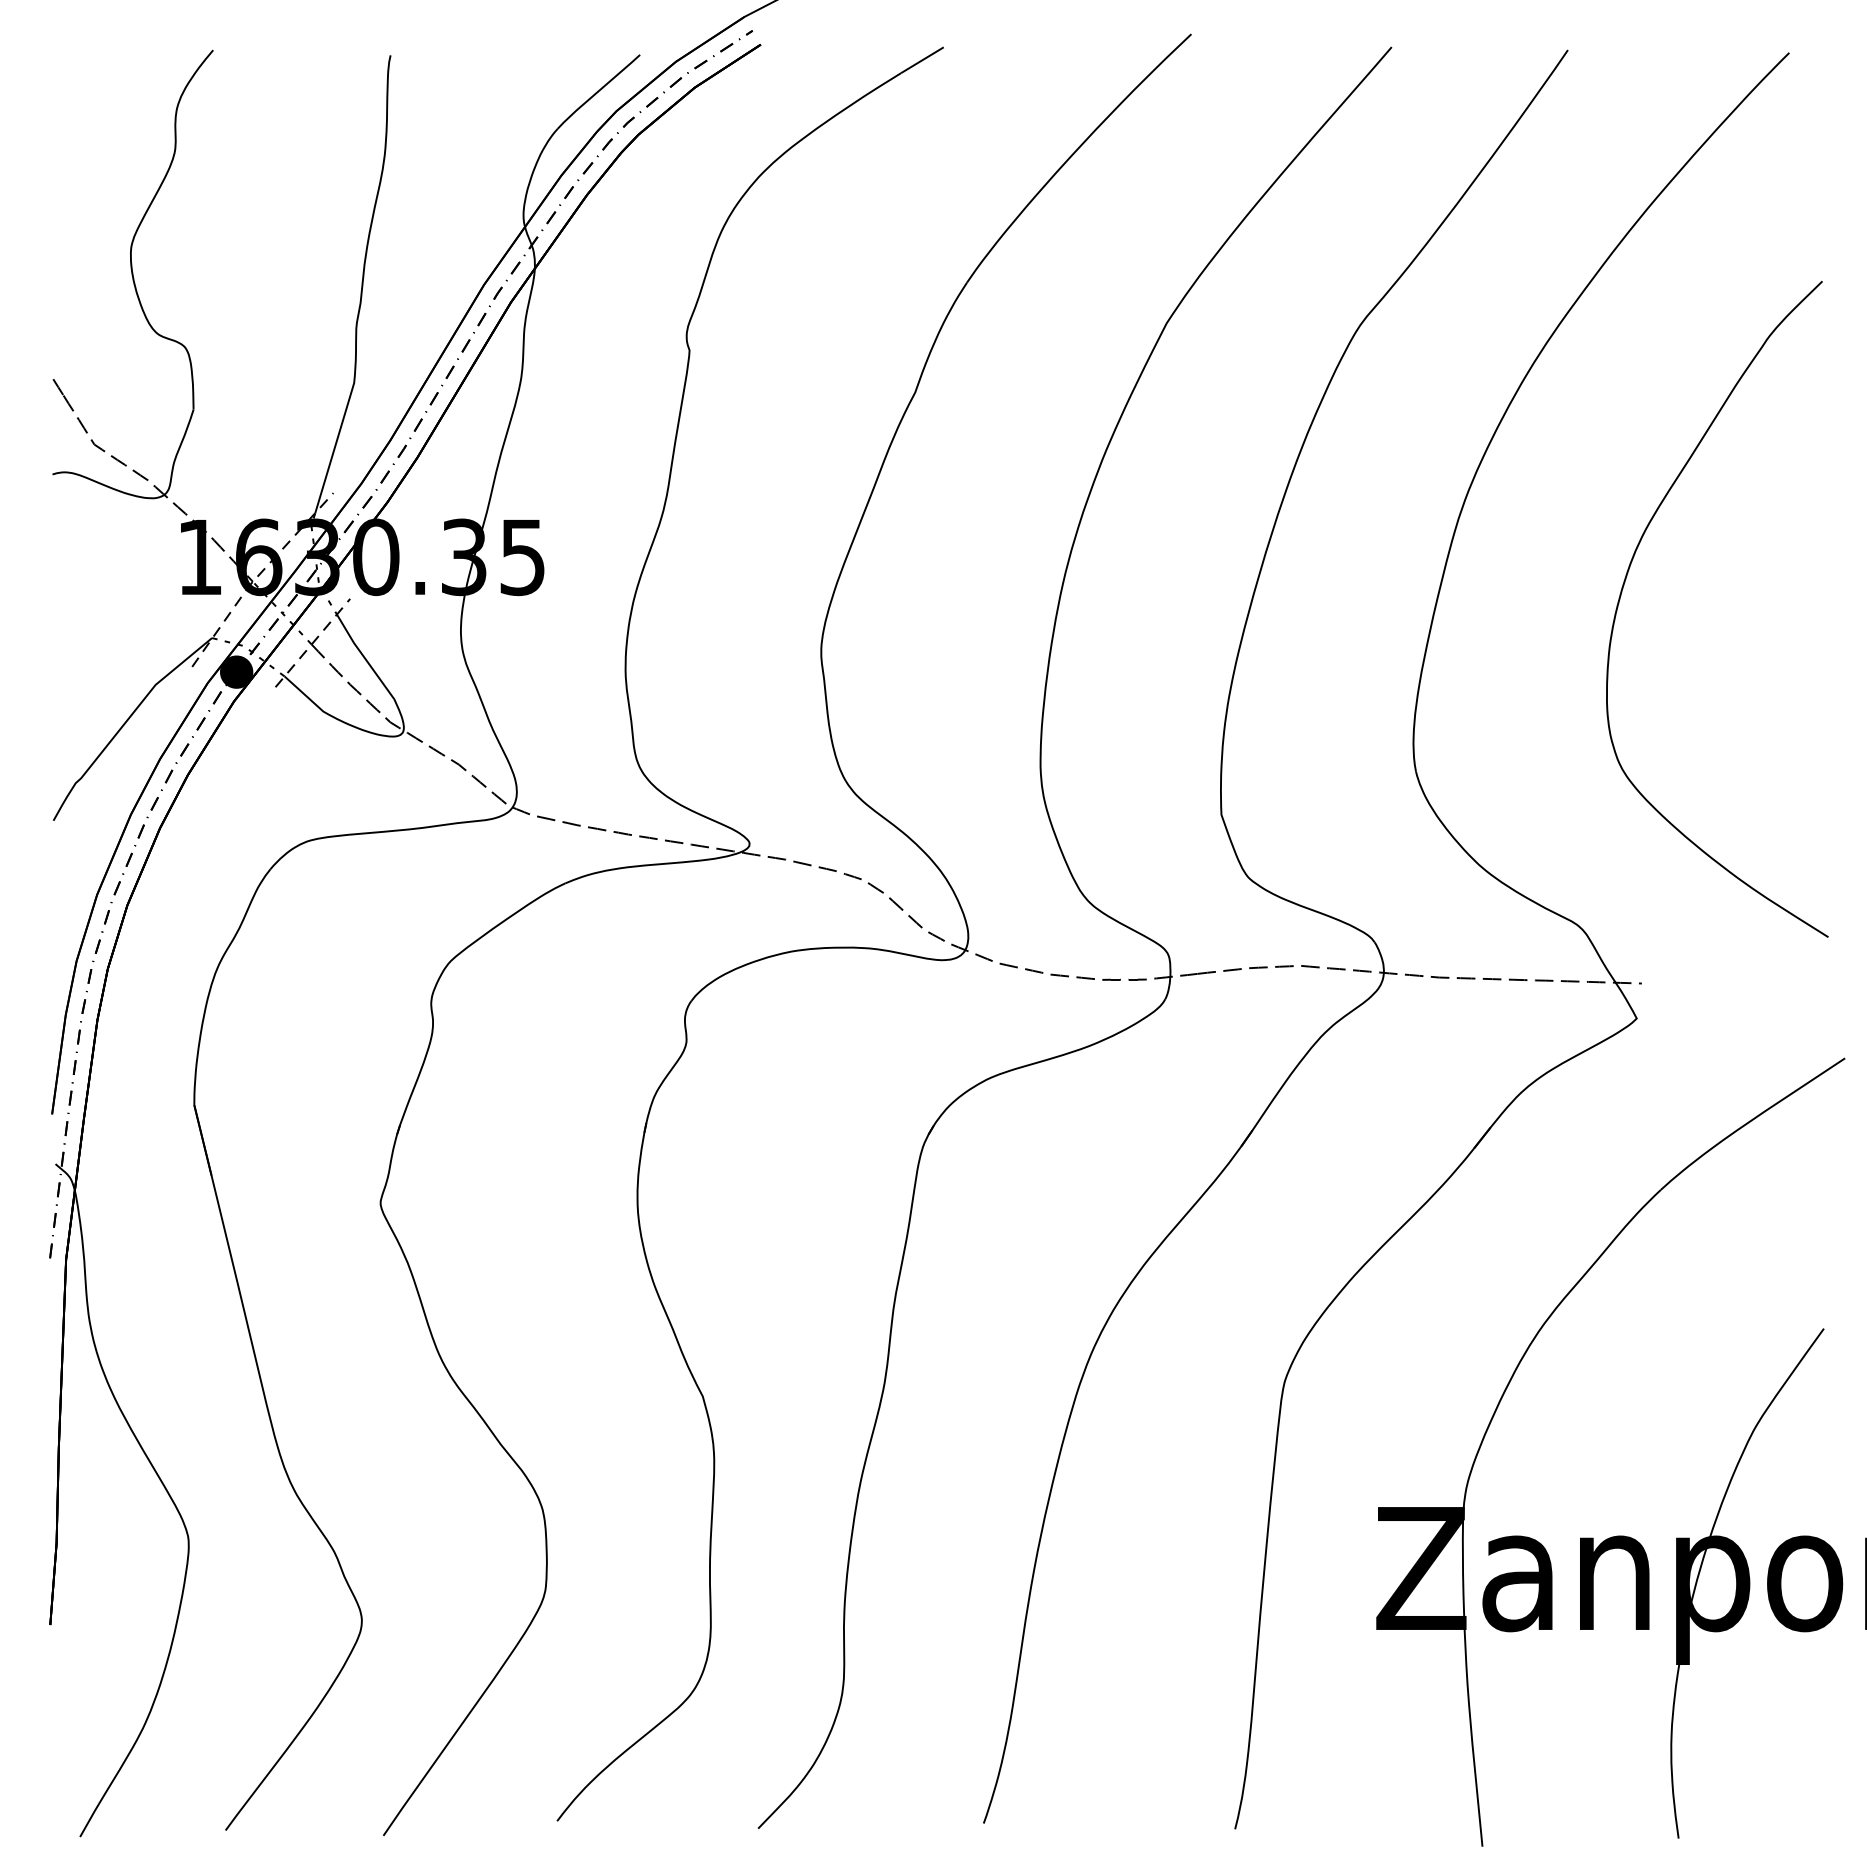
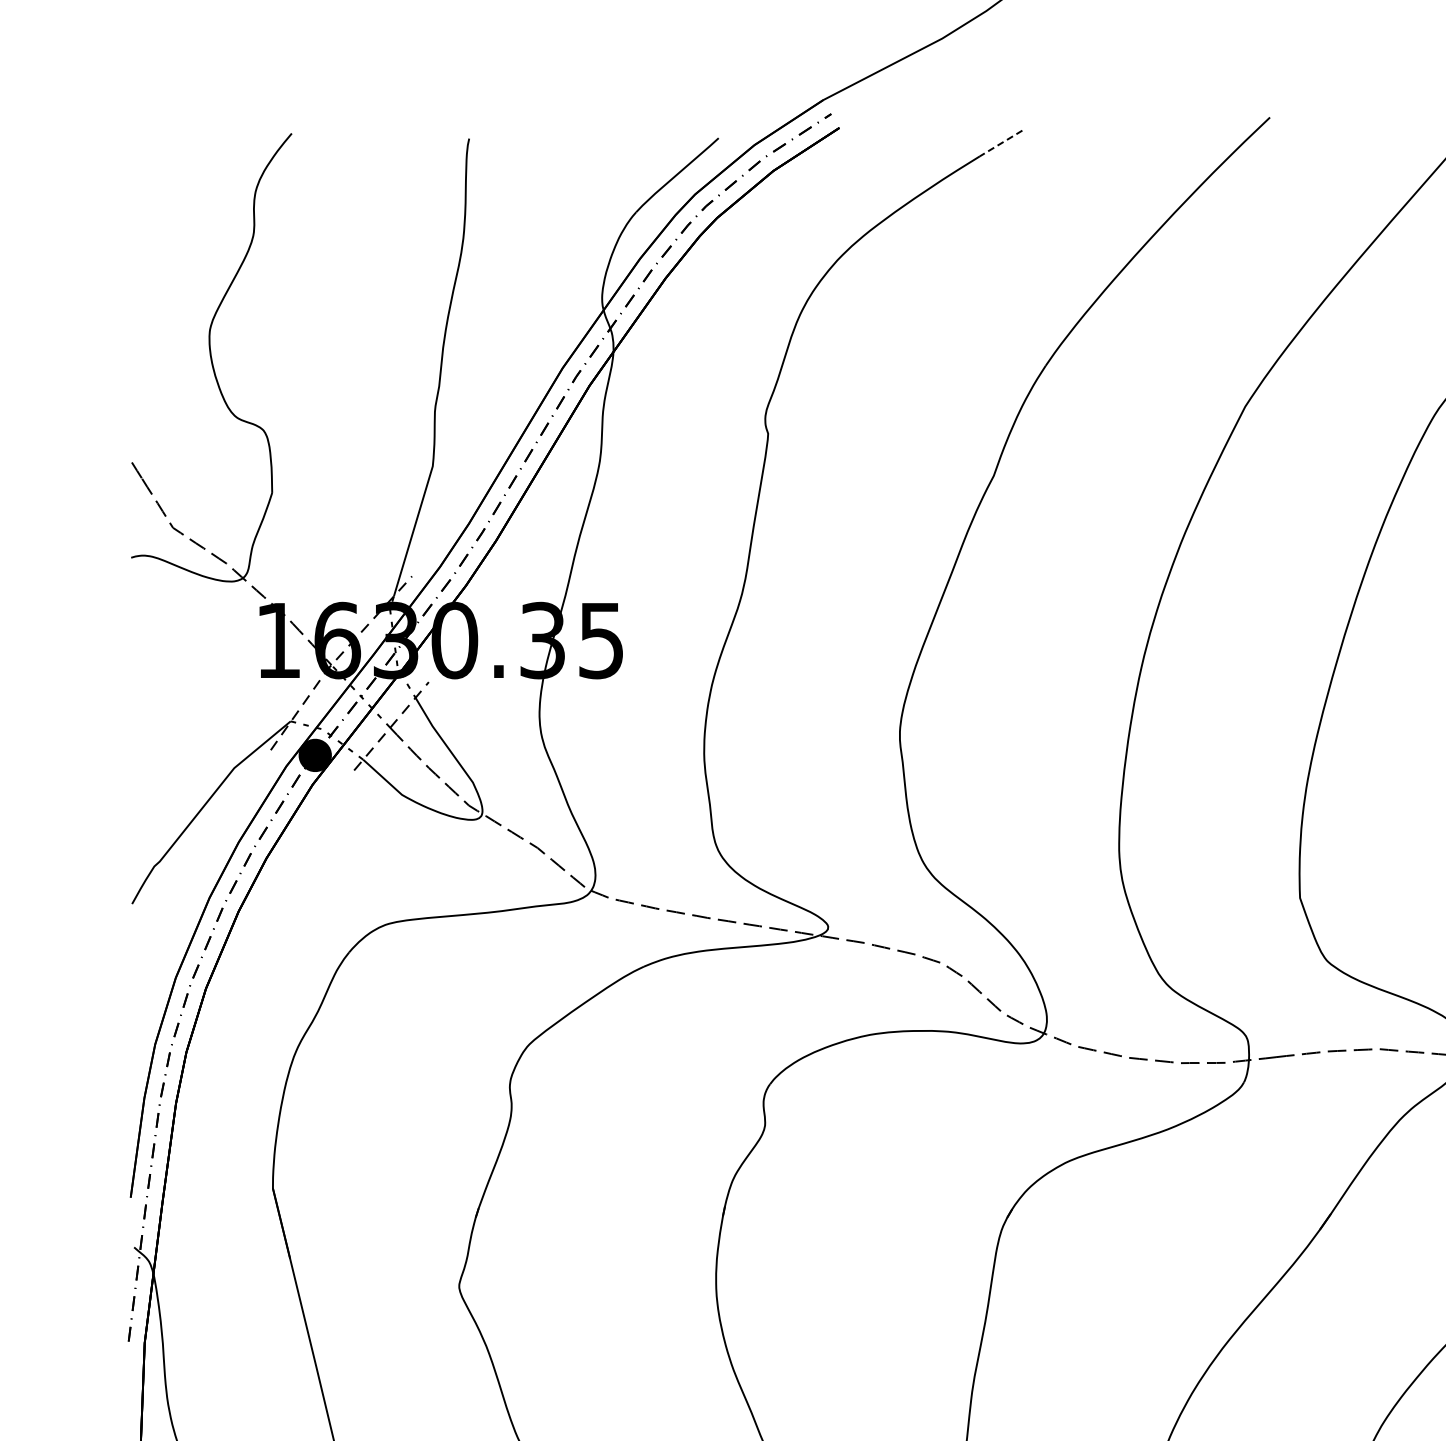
line: (922, 60) -> (1001, 143), solid -> dashed

